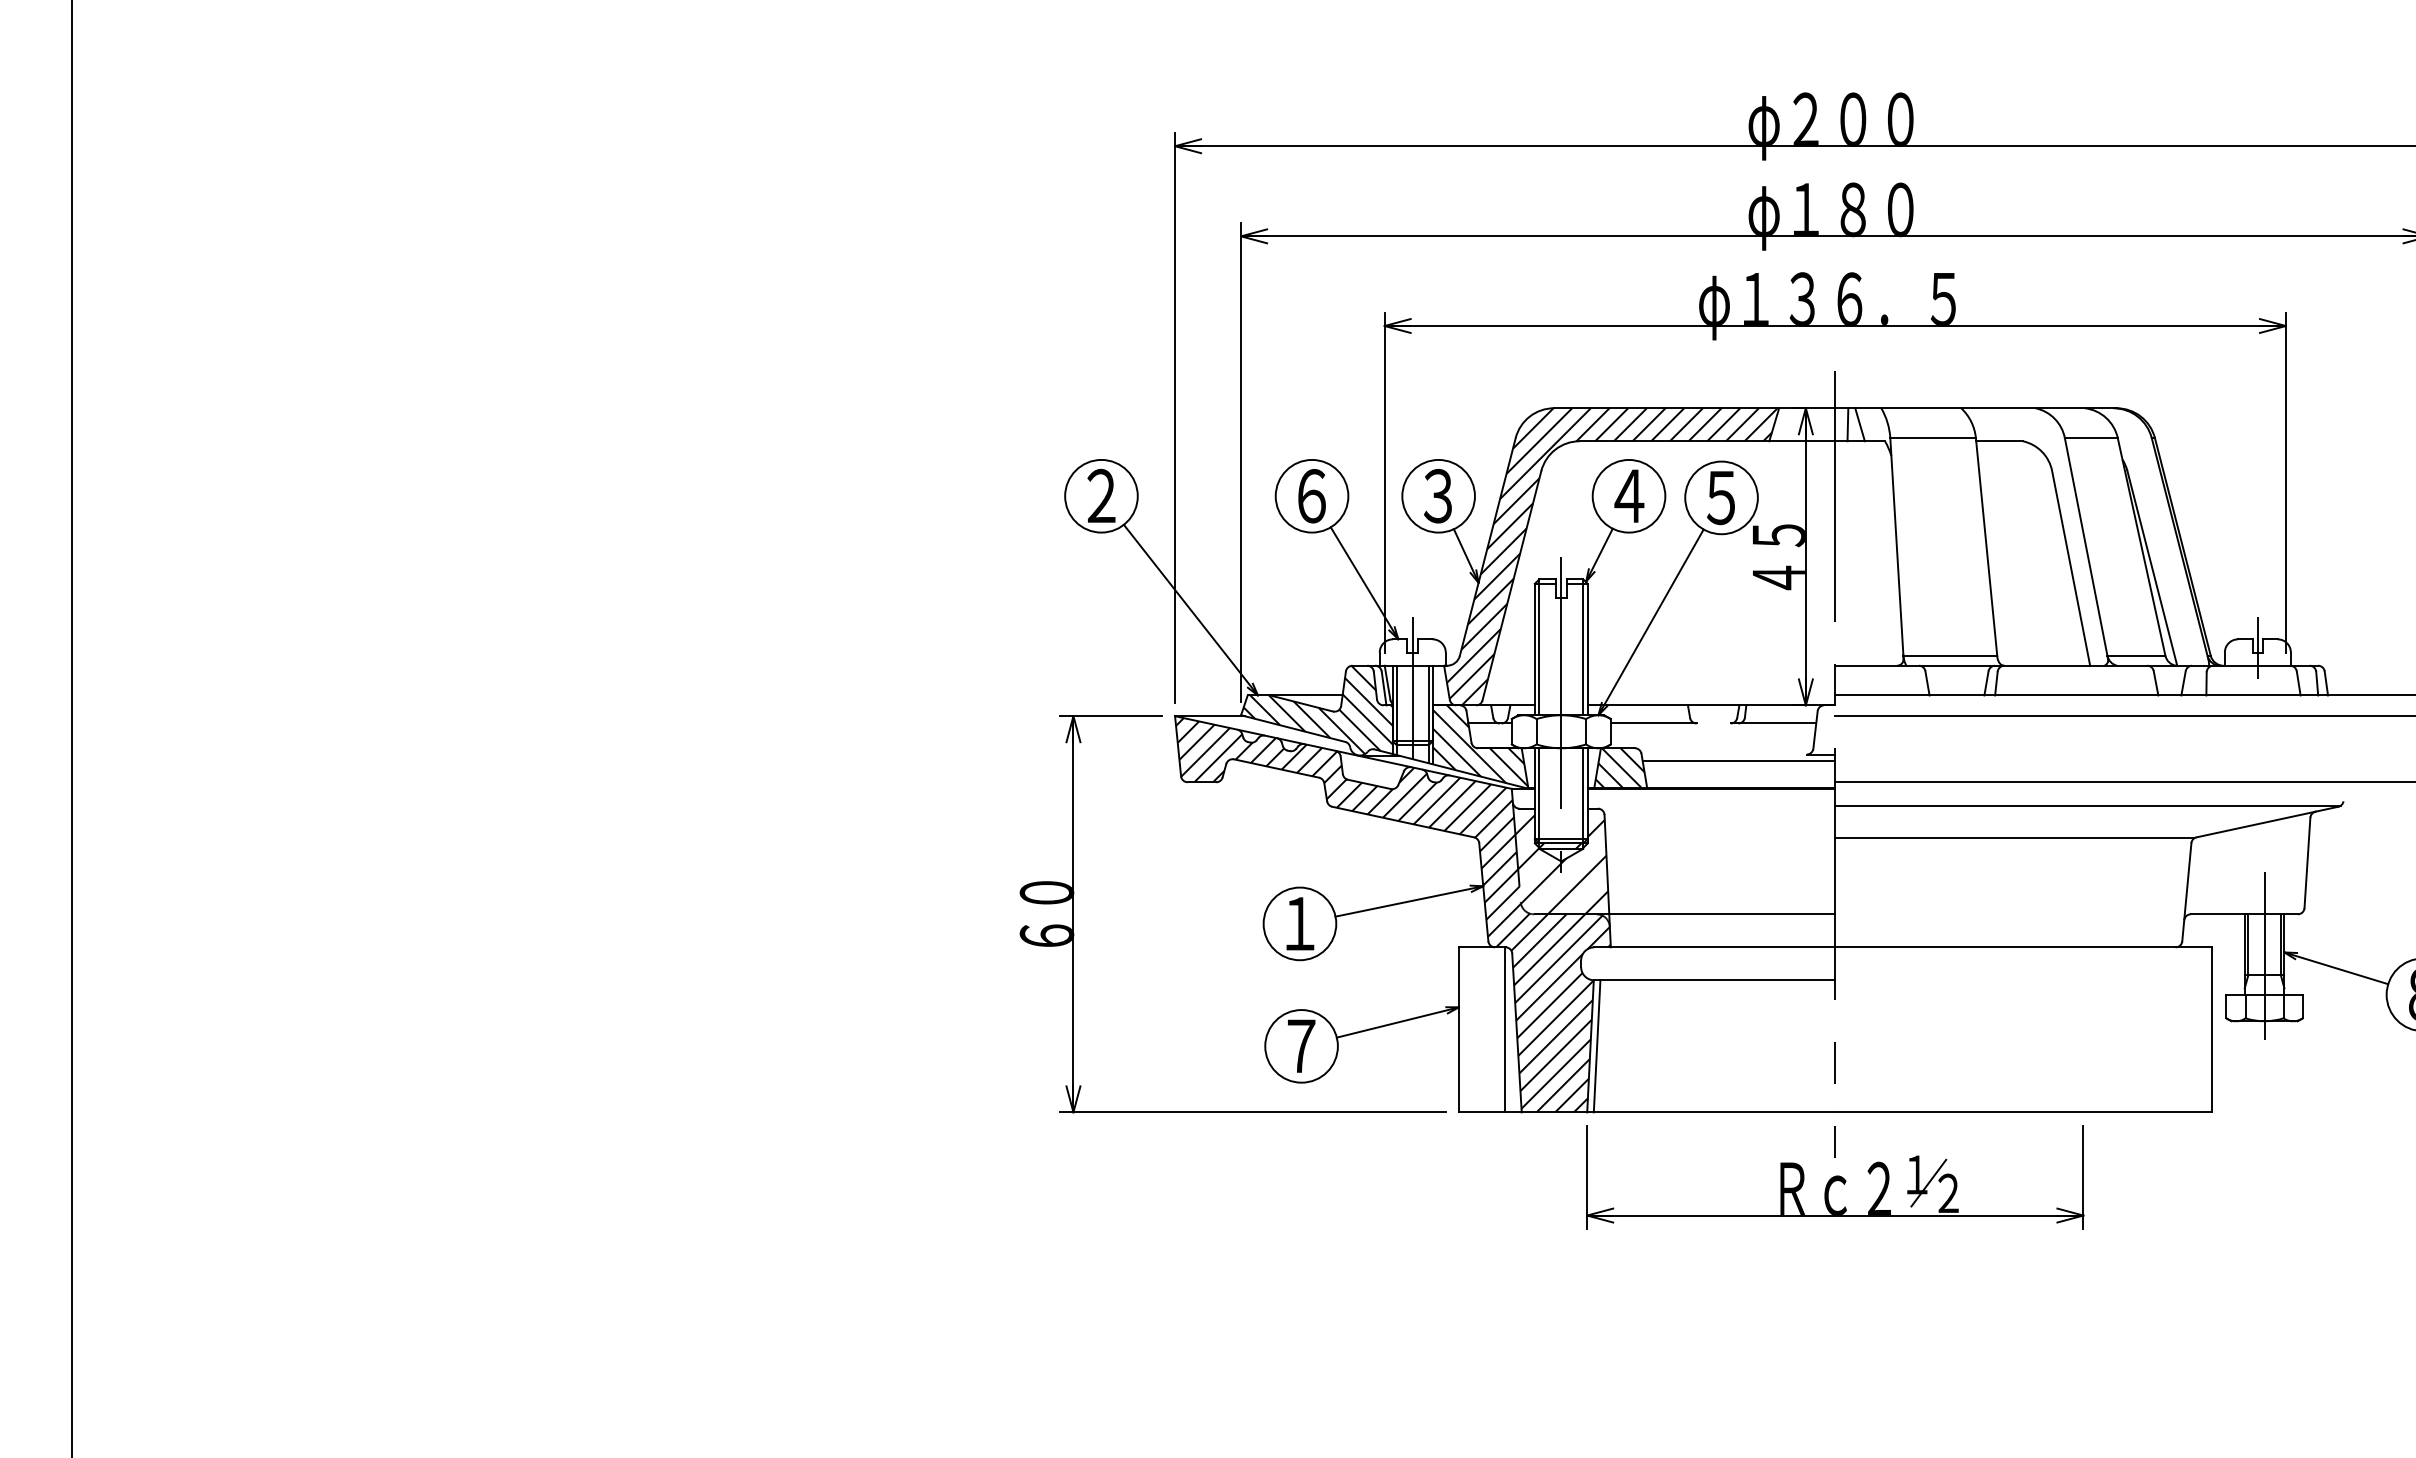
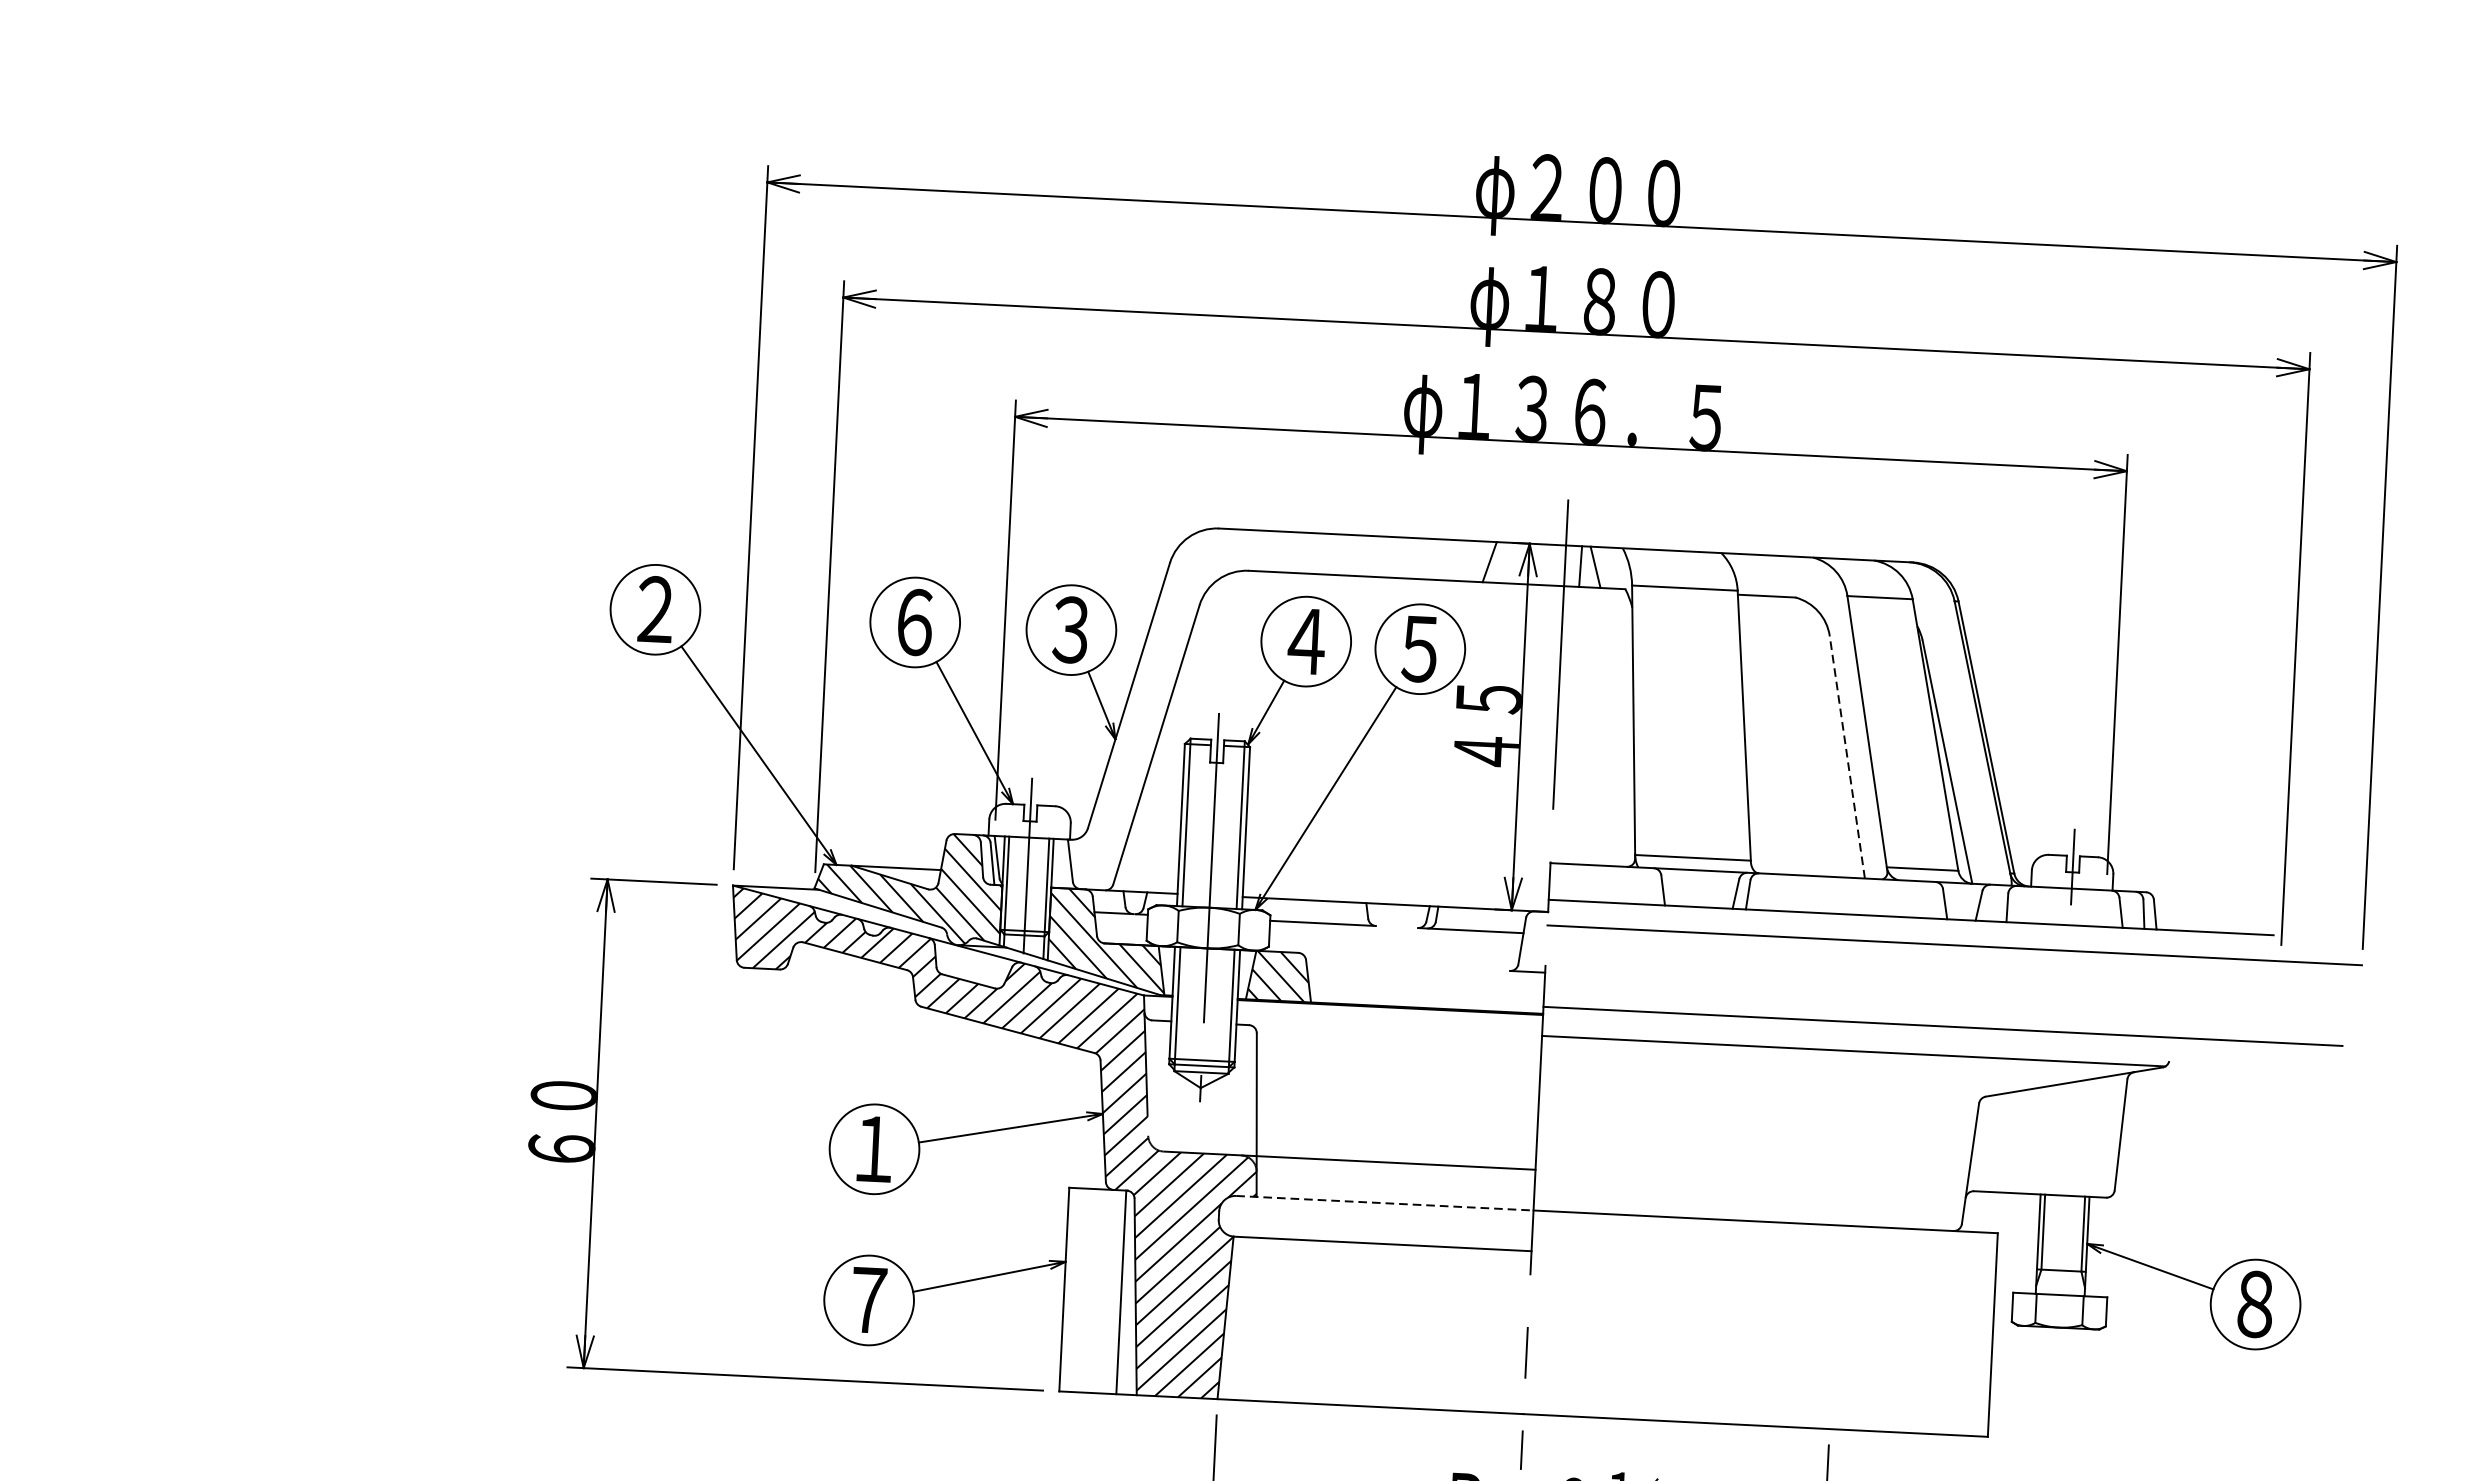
hatch: (1610, 556) -> (1279, 714), removed
line: (2071, 567) -> (1847, 756), solid -> dashed
line: (1738, 761) -> (1425, 975), removed
line: (2014, 838) -> (1761, 1087), removed
hatch: (1561, 864) -> (1200, 1091), removed
line: (1715, 947) -> (1385, 1203), solid -> dashed
line: (2264, 956) -> (2062, 1247), removed
line: (1596, 1046) -> (1232, 1318), removed

